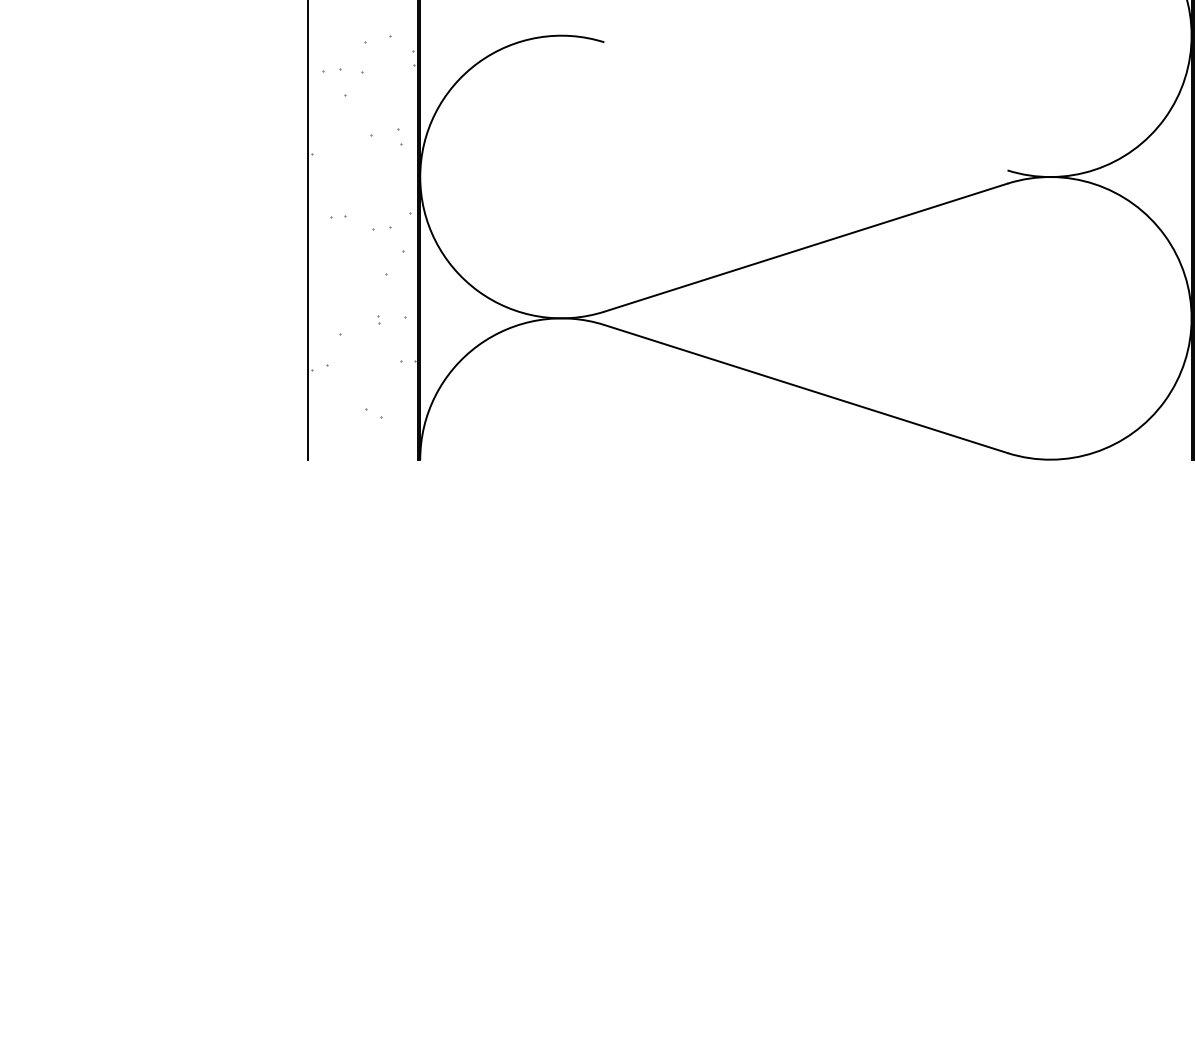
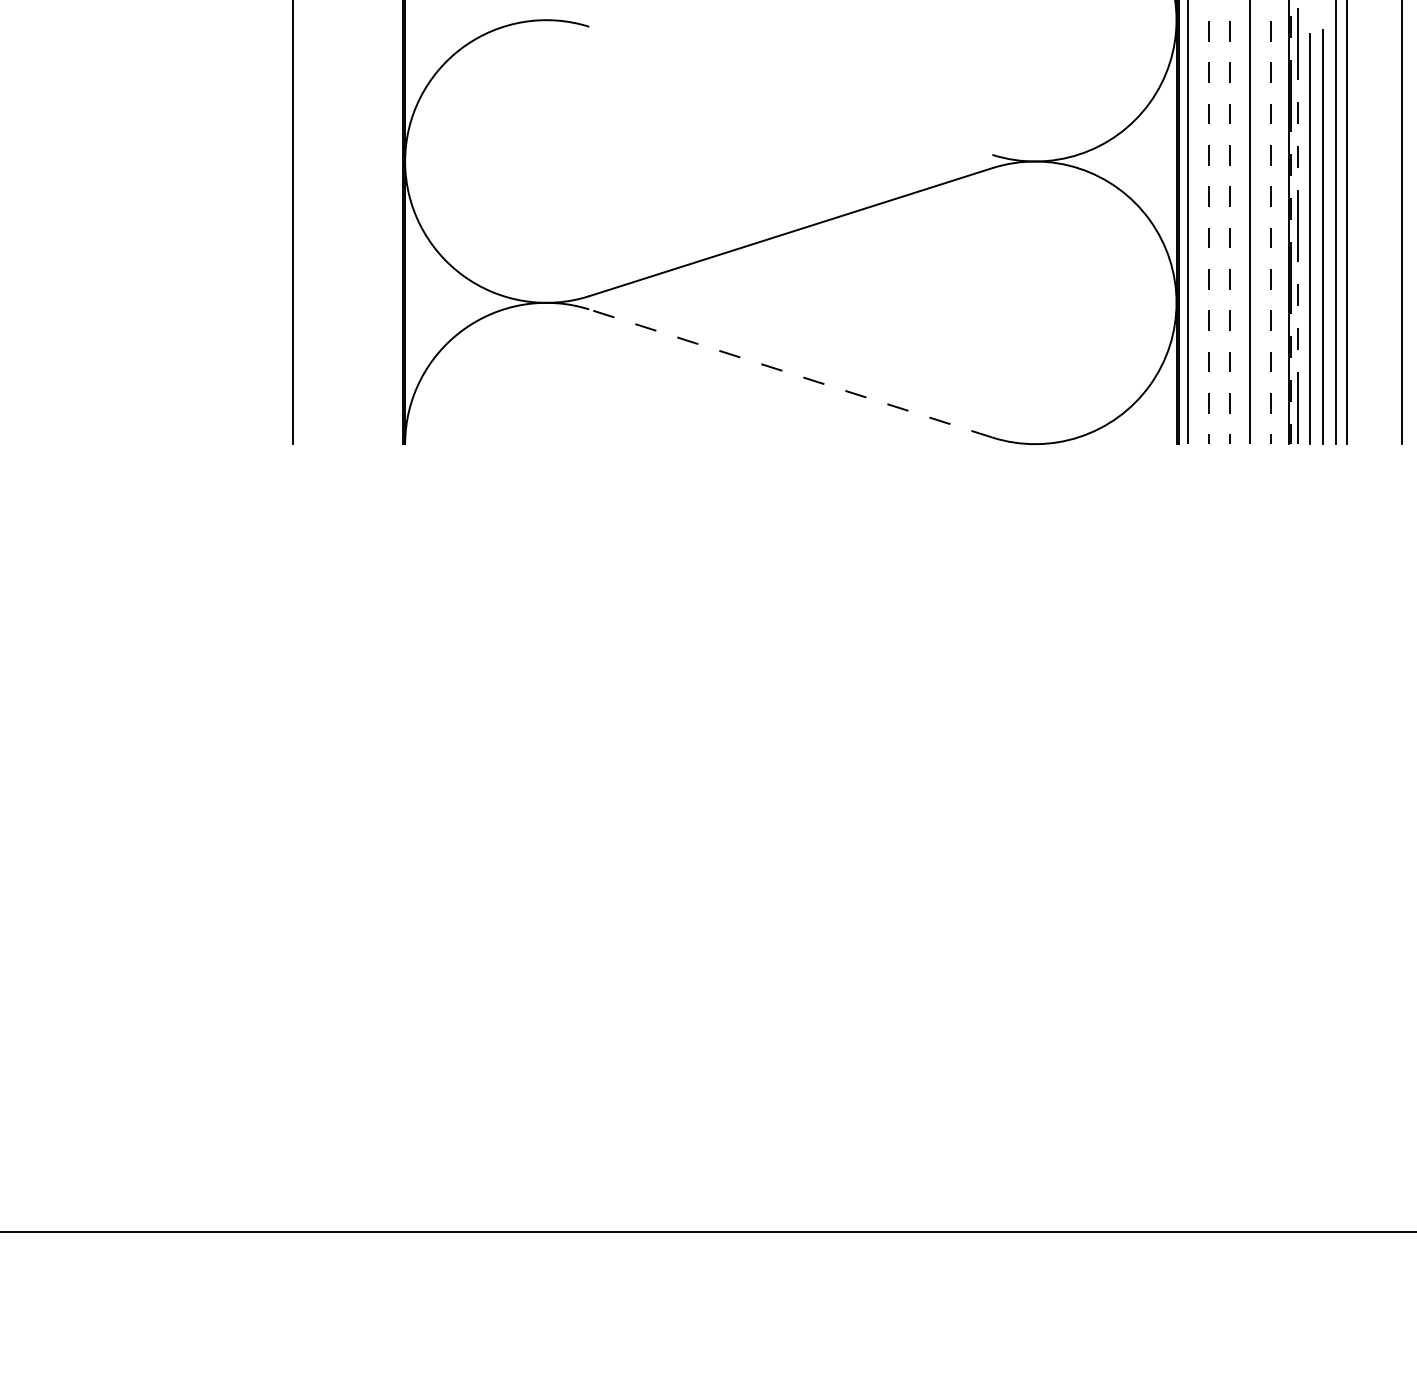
hatch: (363, 226) -> (348, 210), removed
line: (805, 389) -> (790, 373), solid -> dashed

